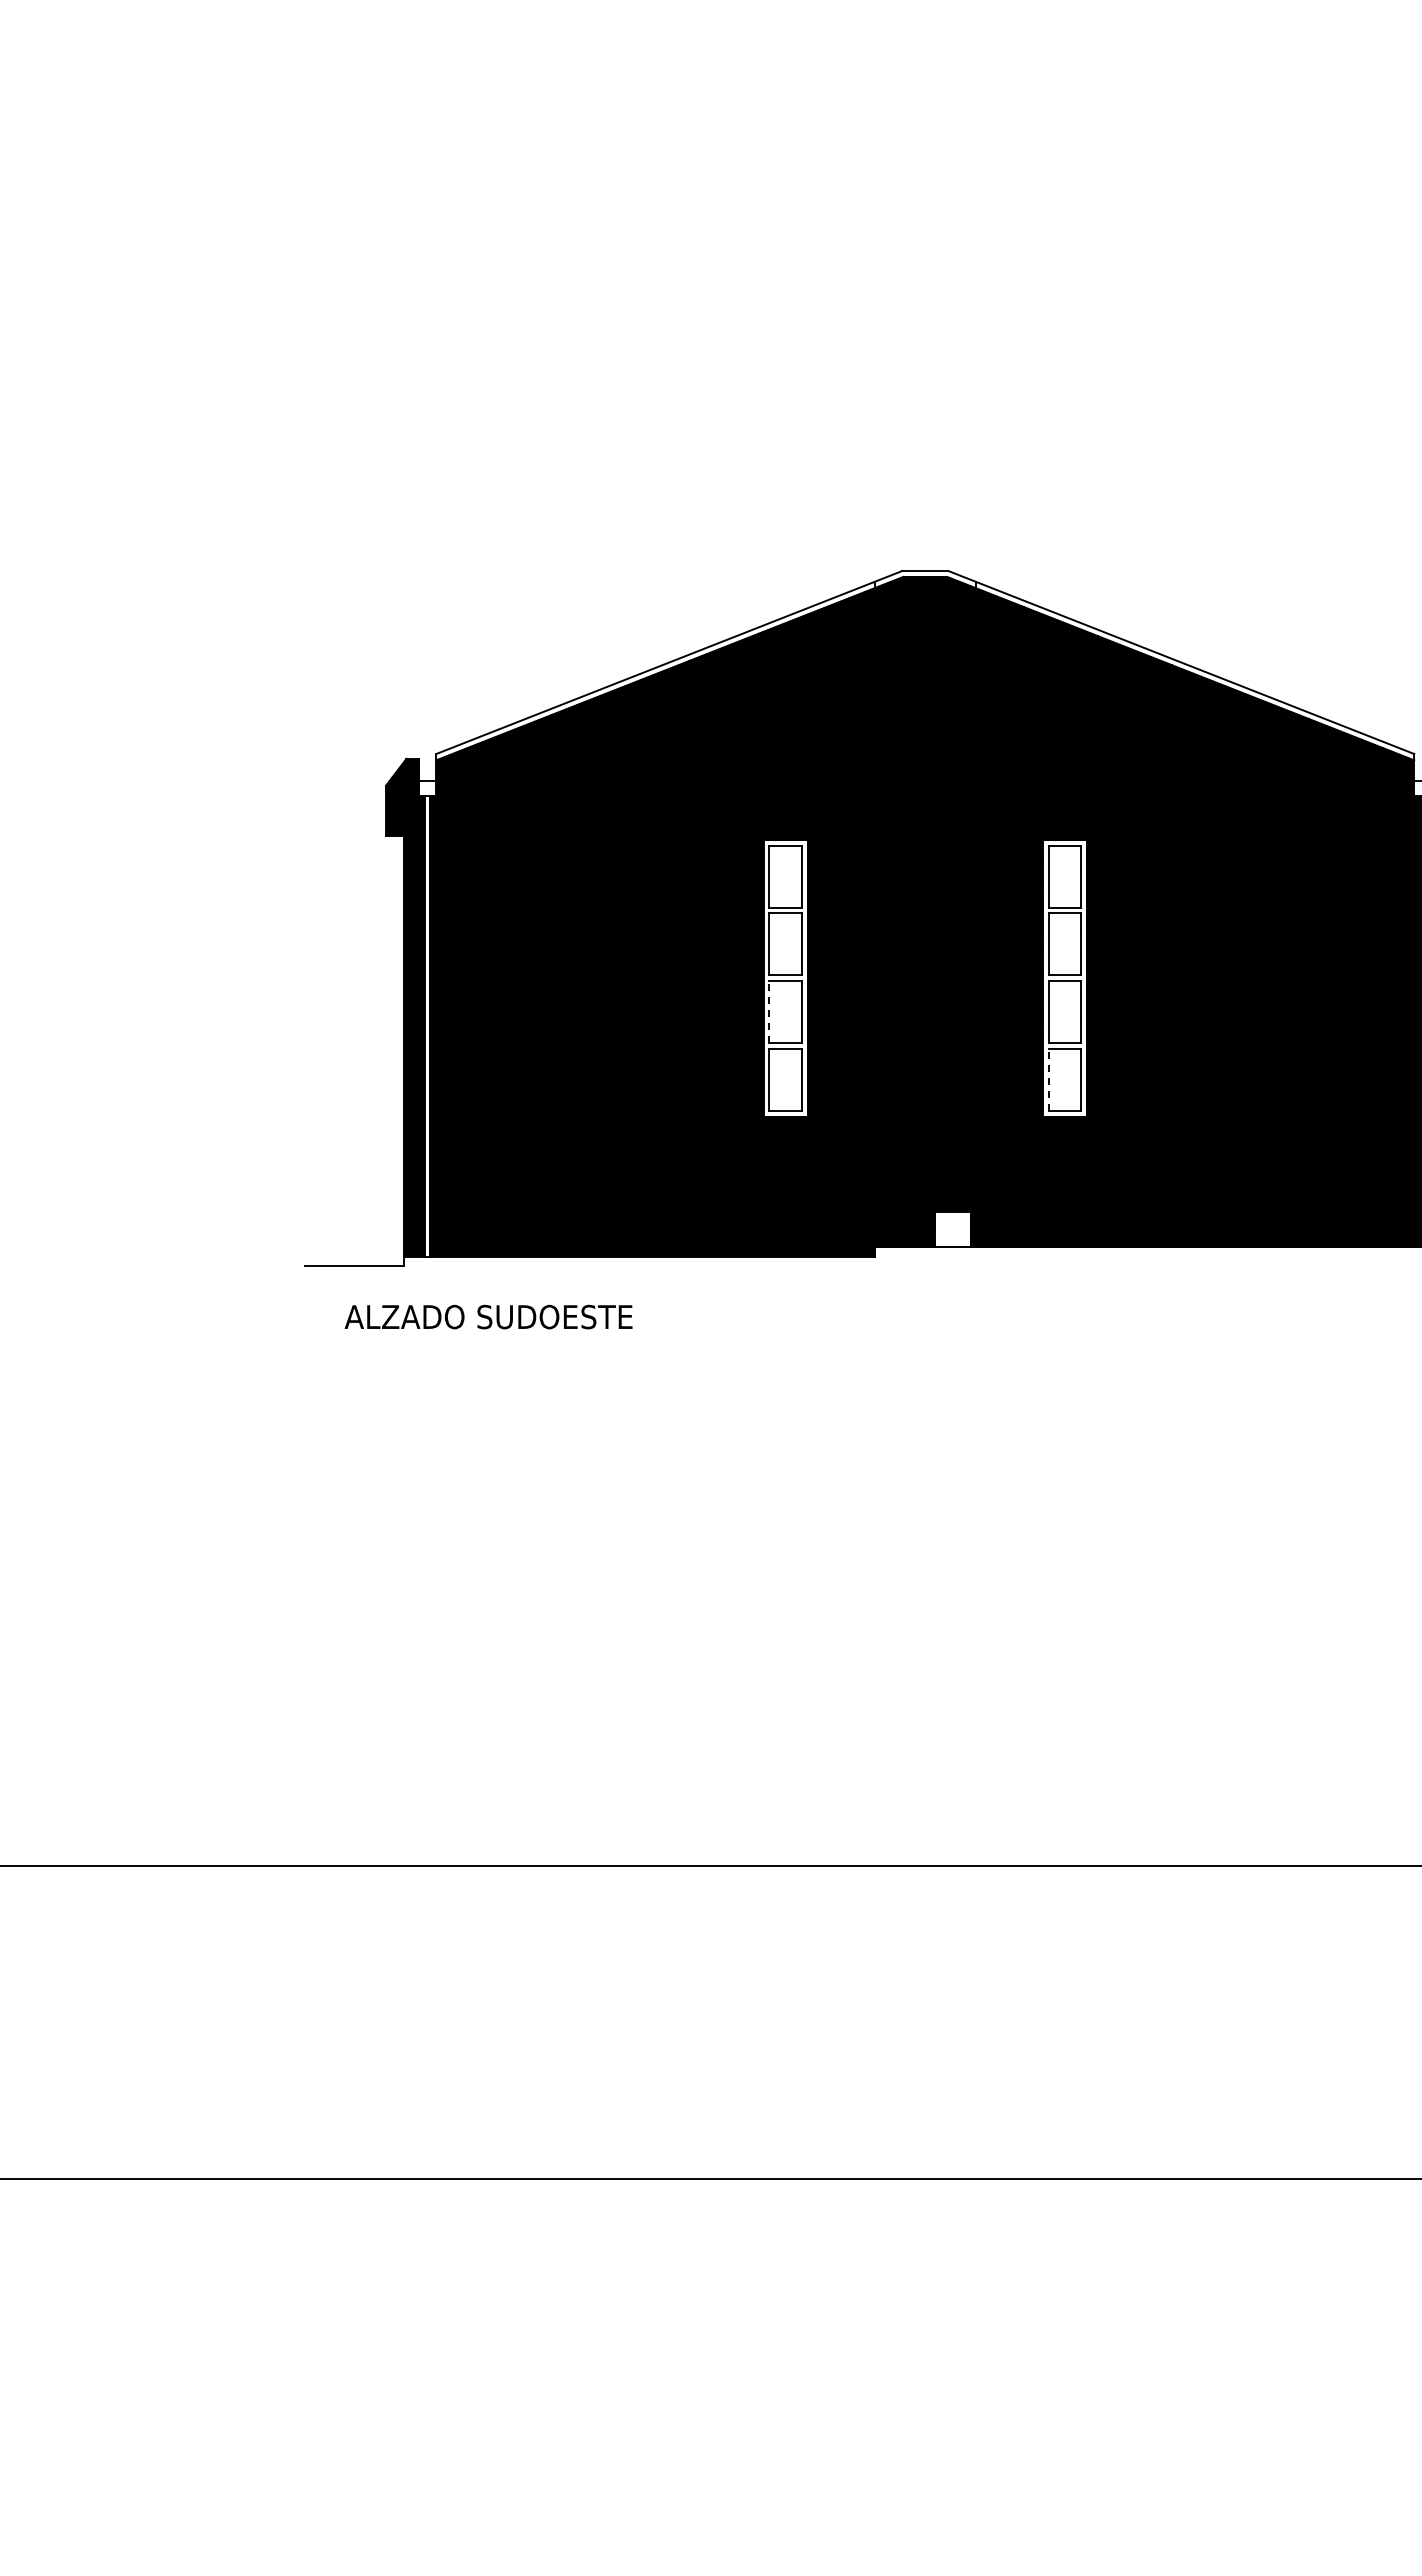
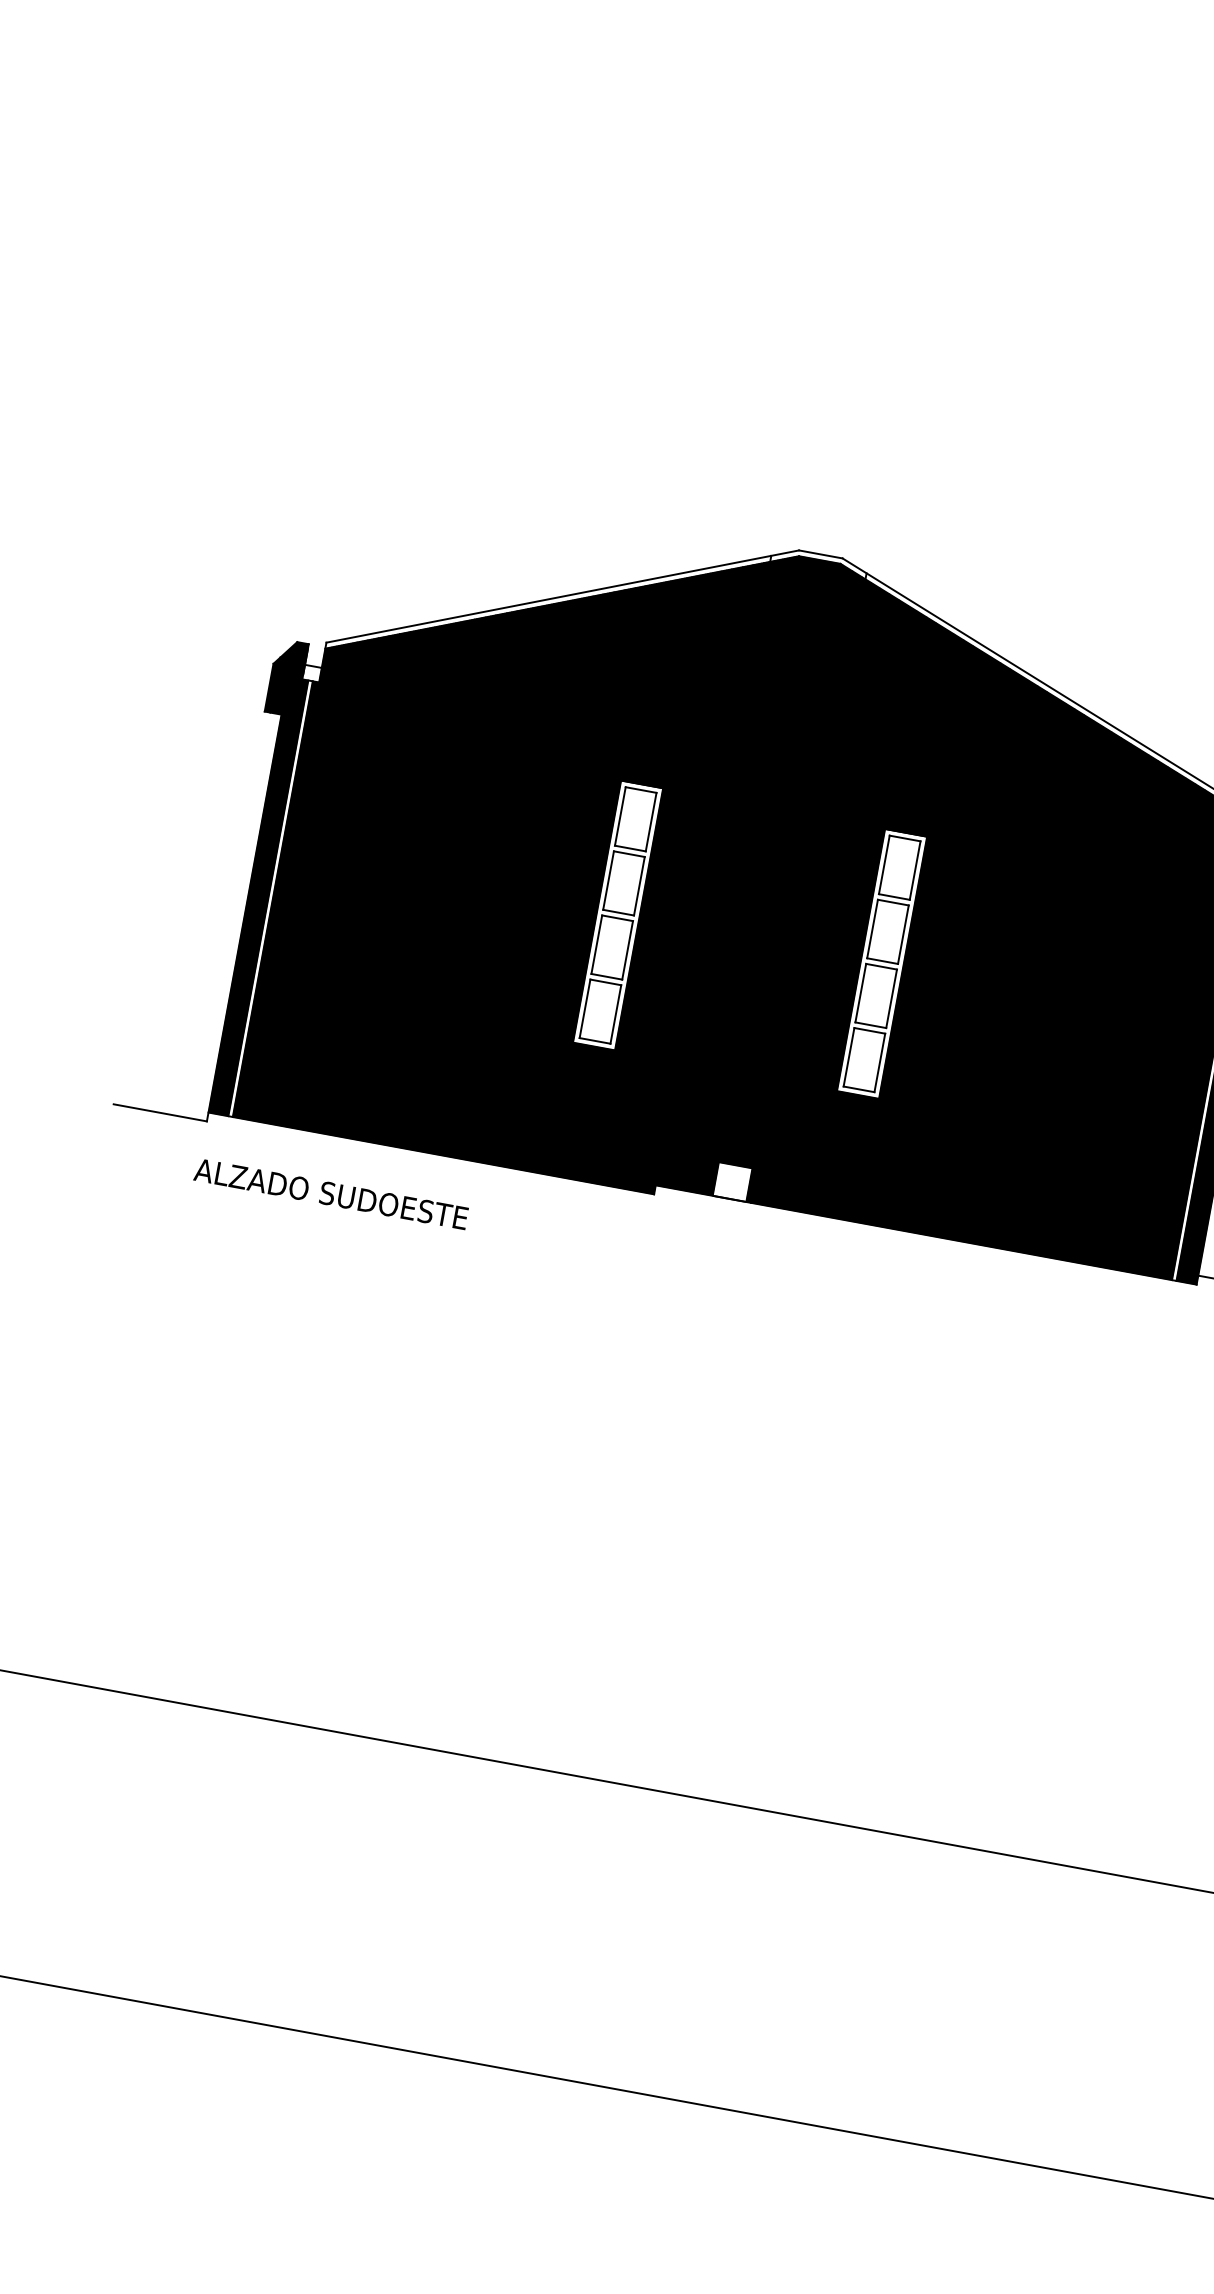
line: (769, 1012) -> (596, 945), dashed -> solid
line: (1048, 1079) -> (849, 1056), dashed -> solid
text: (488, 1316) -> (331, 1193), moved

